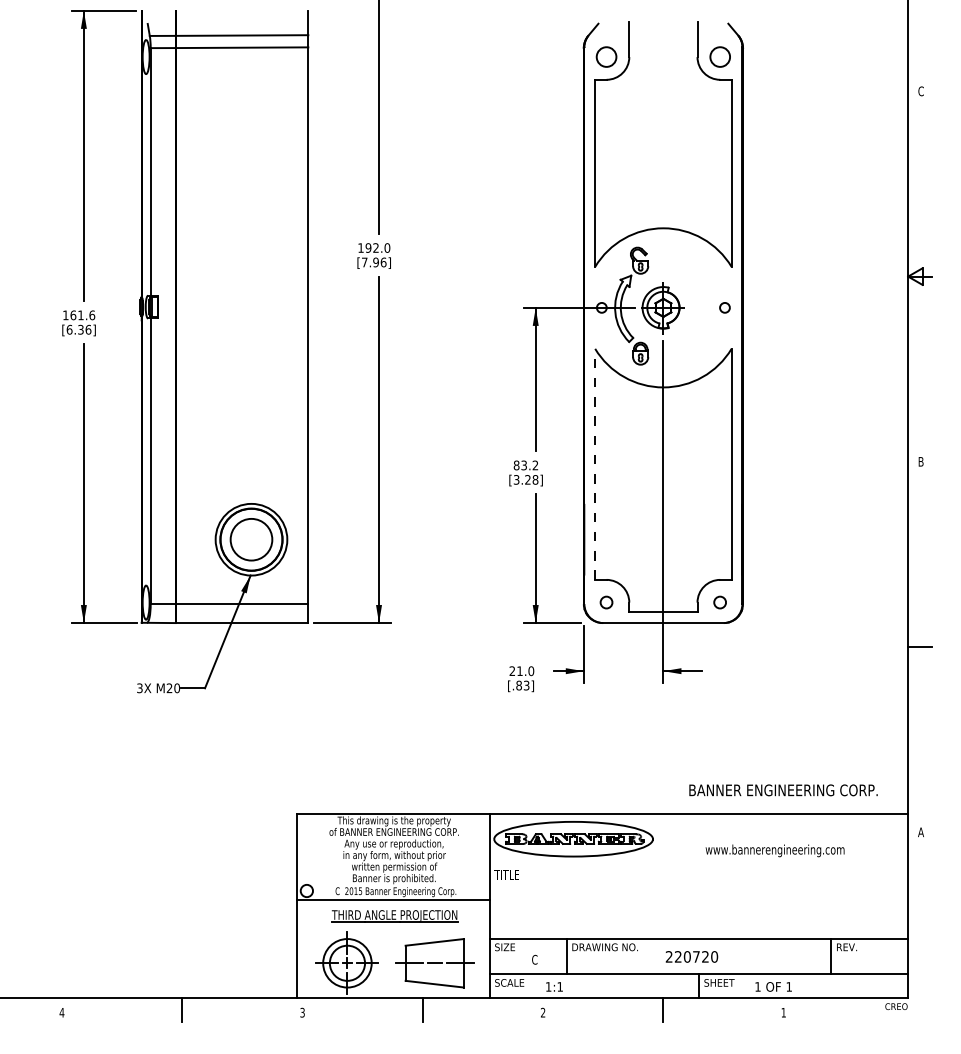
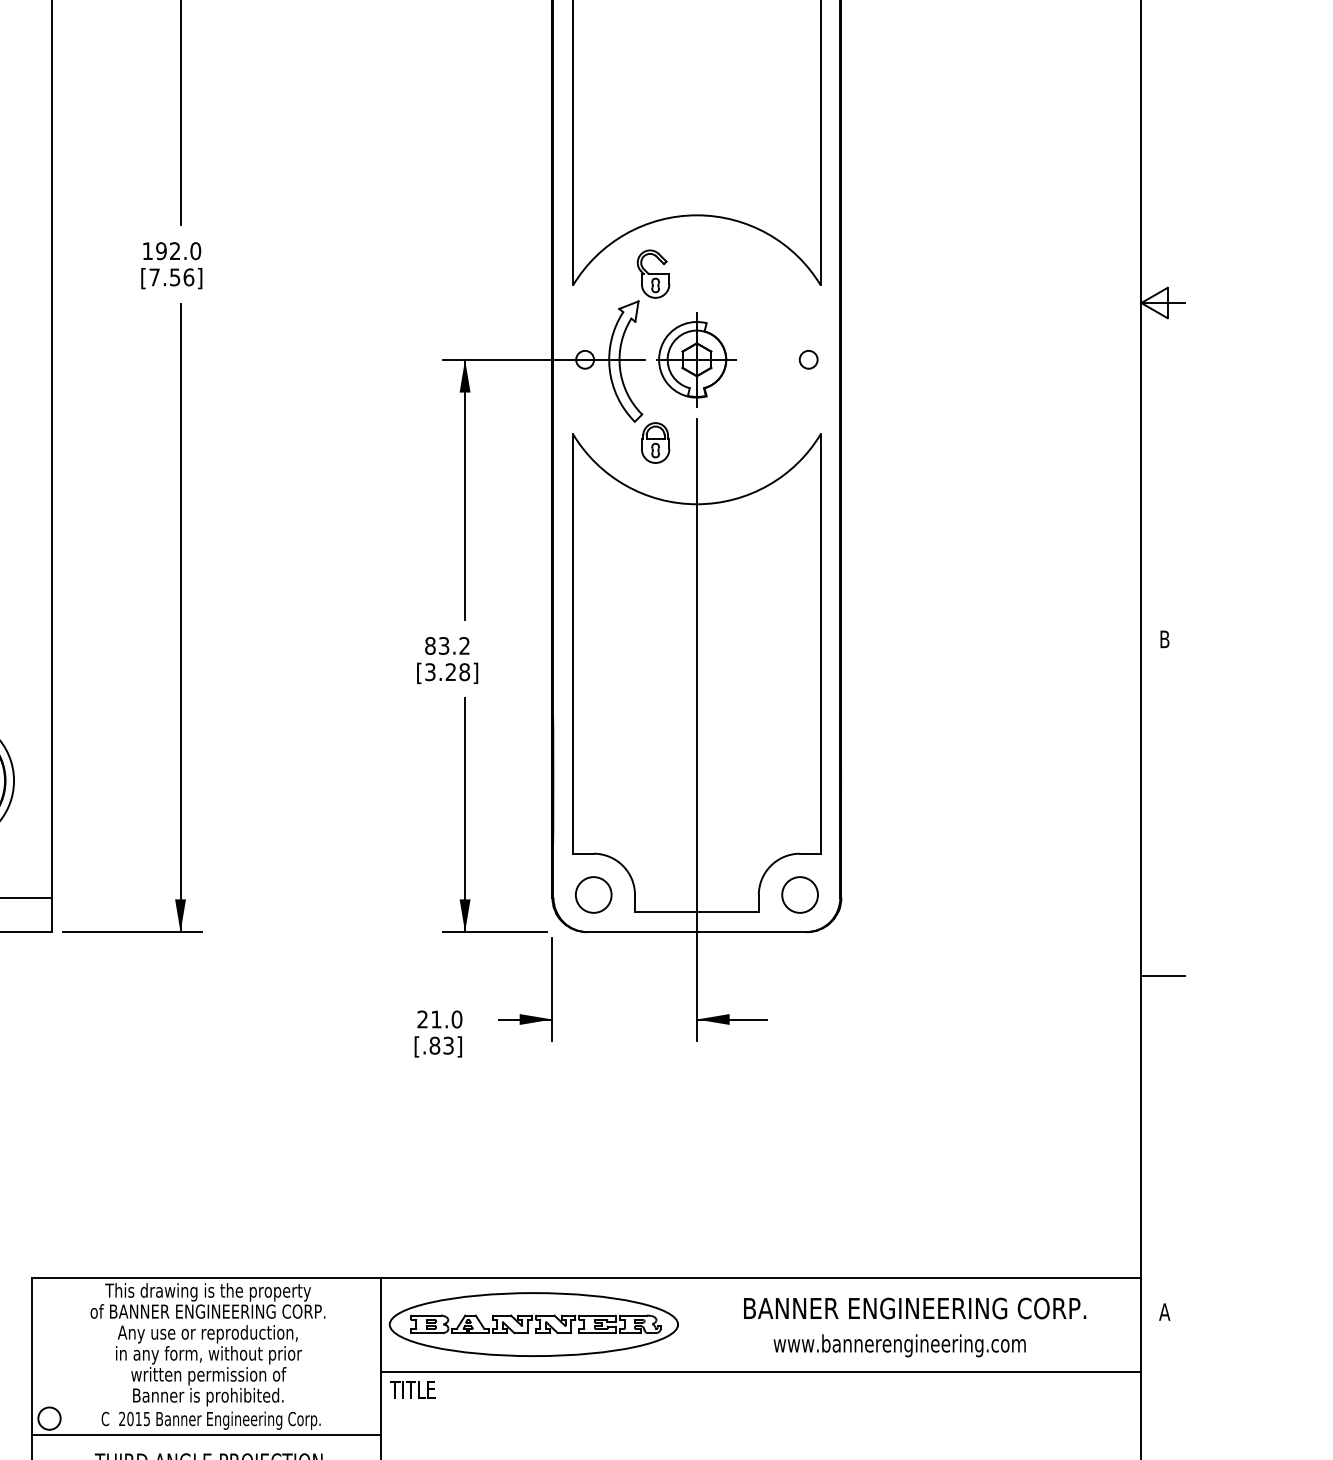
text: (375, 261) -> (174, 275), [7.96] -> [7.56]
line: (595, 464) -> (573, 644), dashed -> solid
circle: (606, 602) -> (593, 894), size x1.67
circle: (719, 602) -> (798, 894), size x1.67
text: (783, 790) -> (914, 1308), moved
line: (698, 865) -> (760, 1372), added

